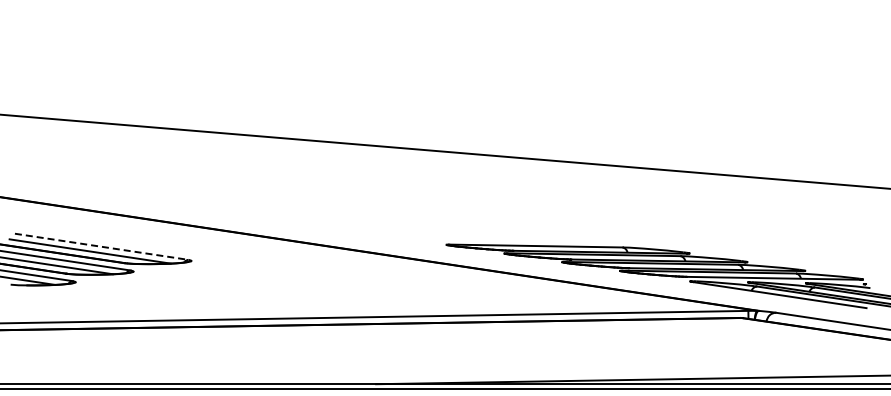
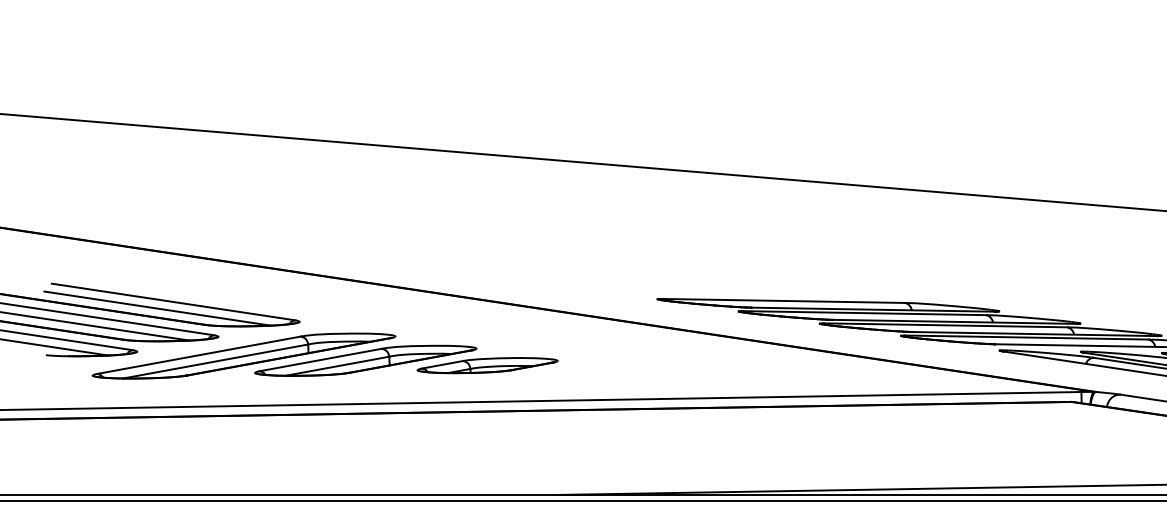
line: (101, 246) -> (173, 301), dashed -> solid
part: (209, 285) -> (324, 356), added

